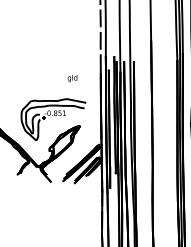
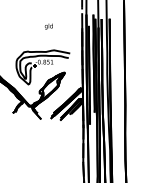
text: (72, 78) -> (48, 26), moved

